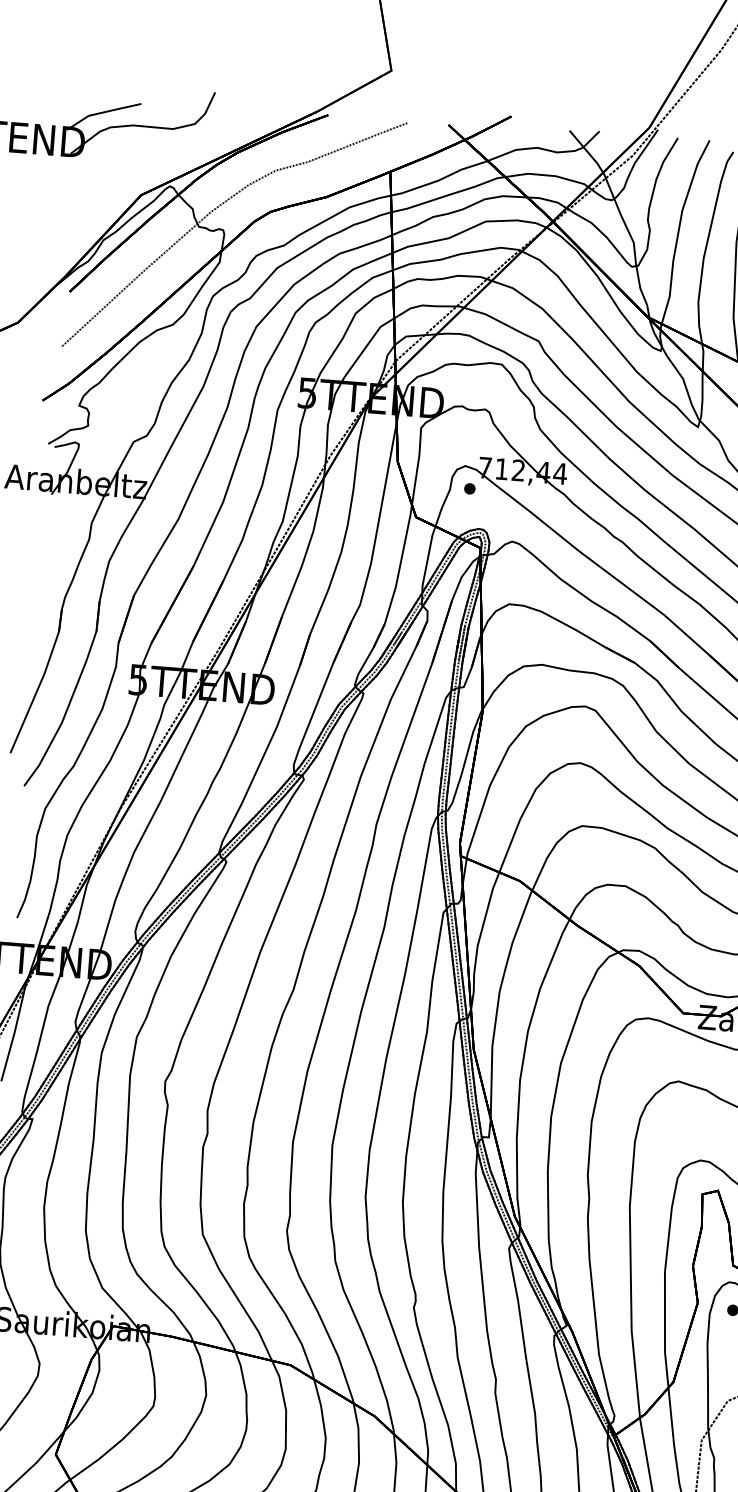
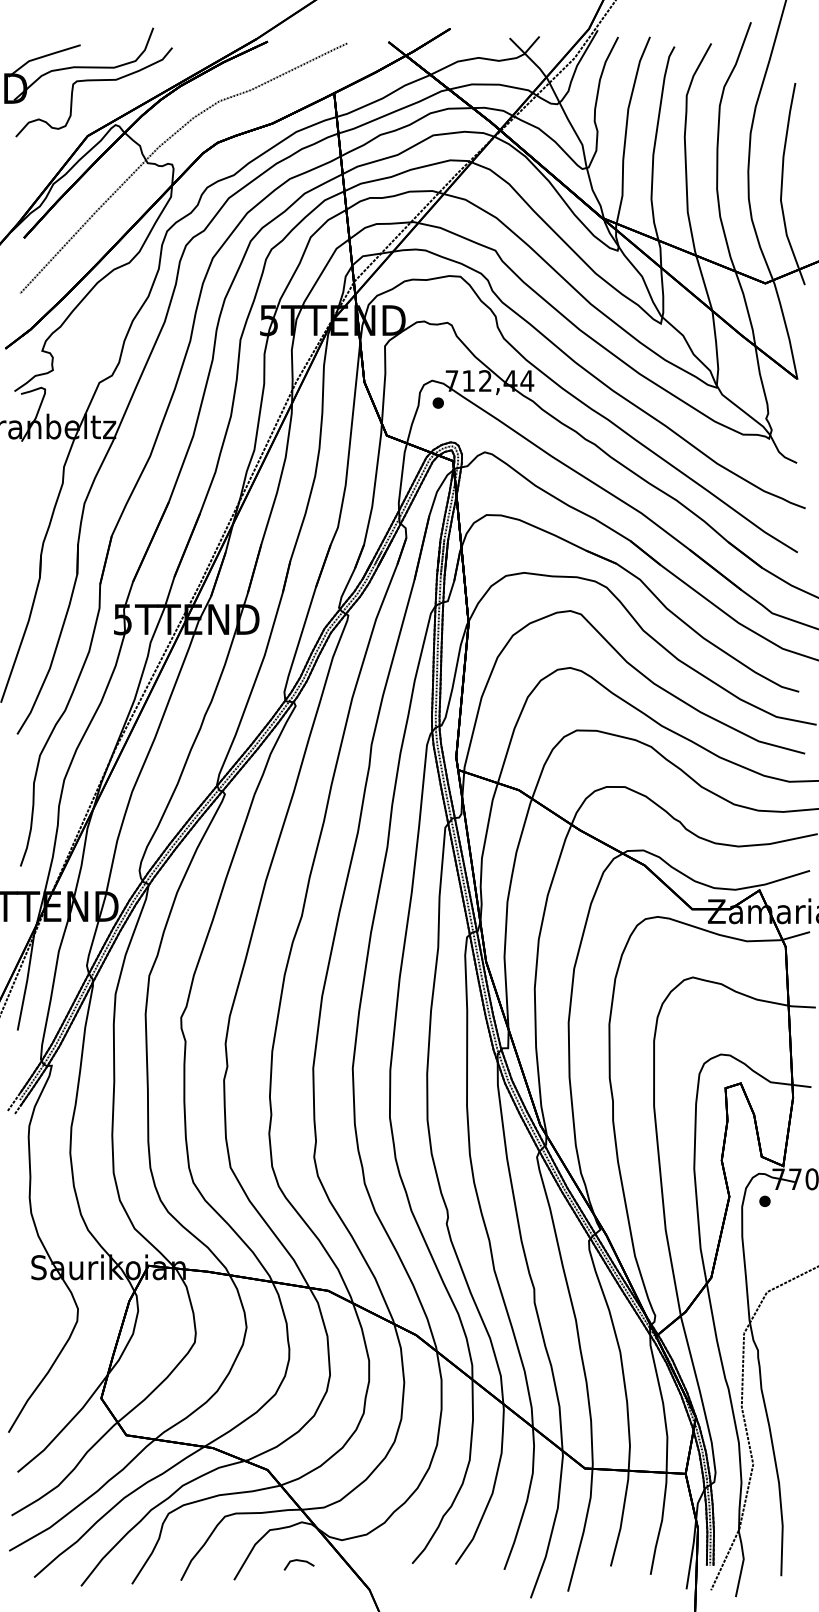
curve: (151, 141) -> (93, 81), added

